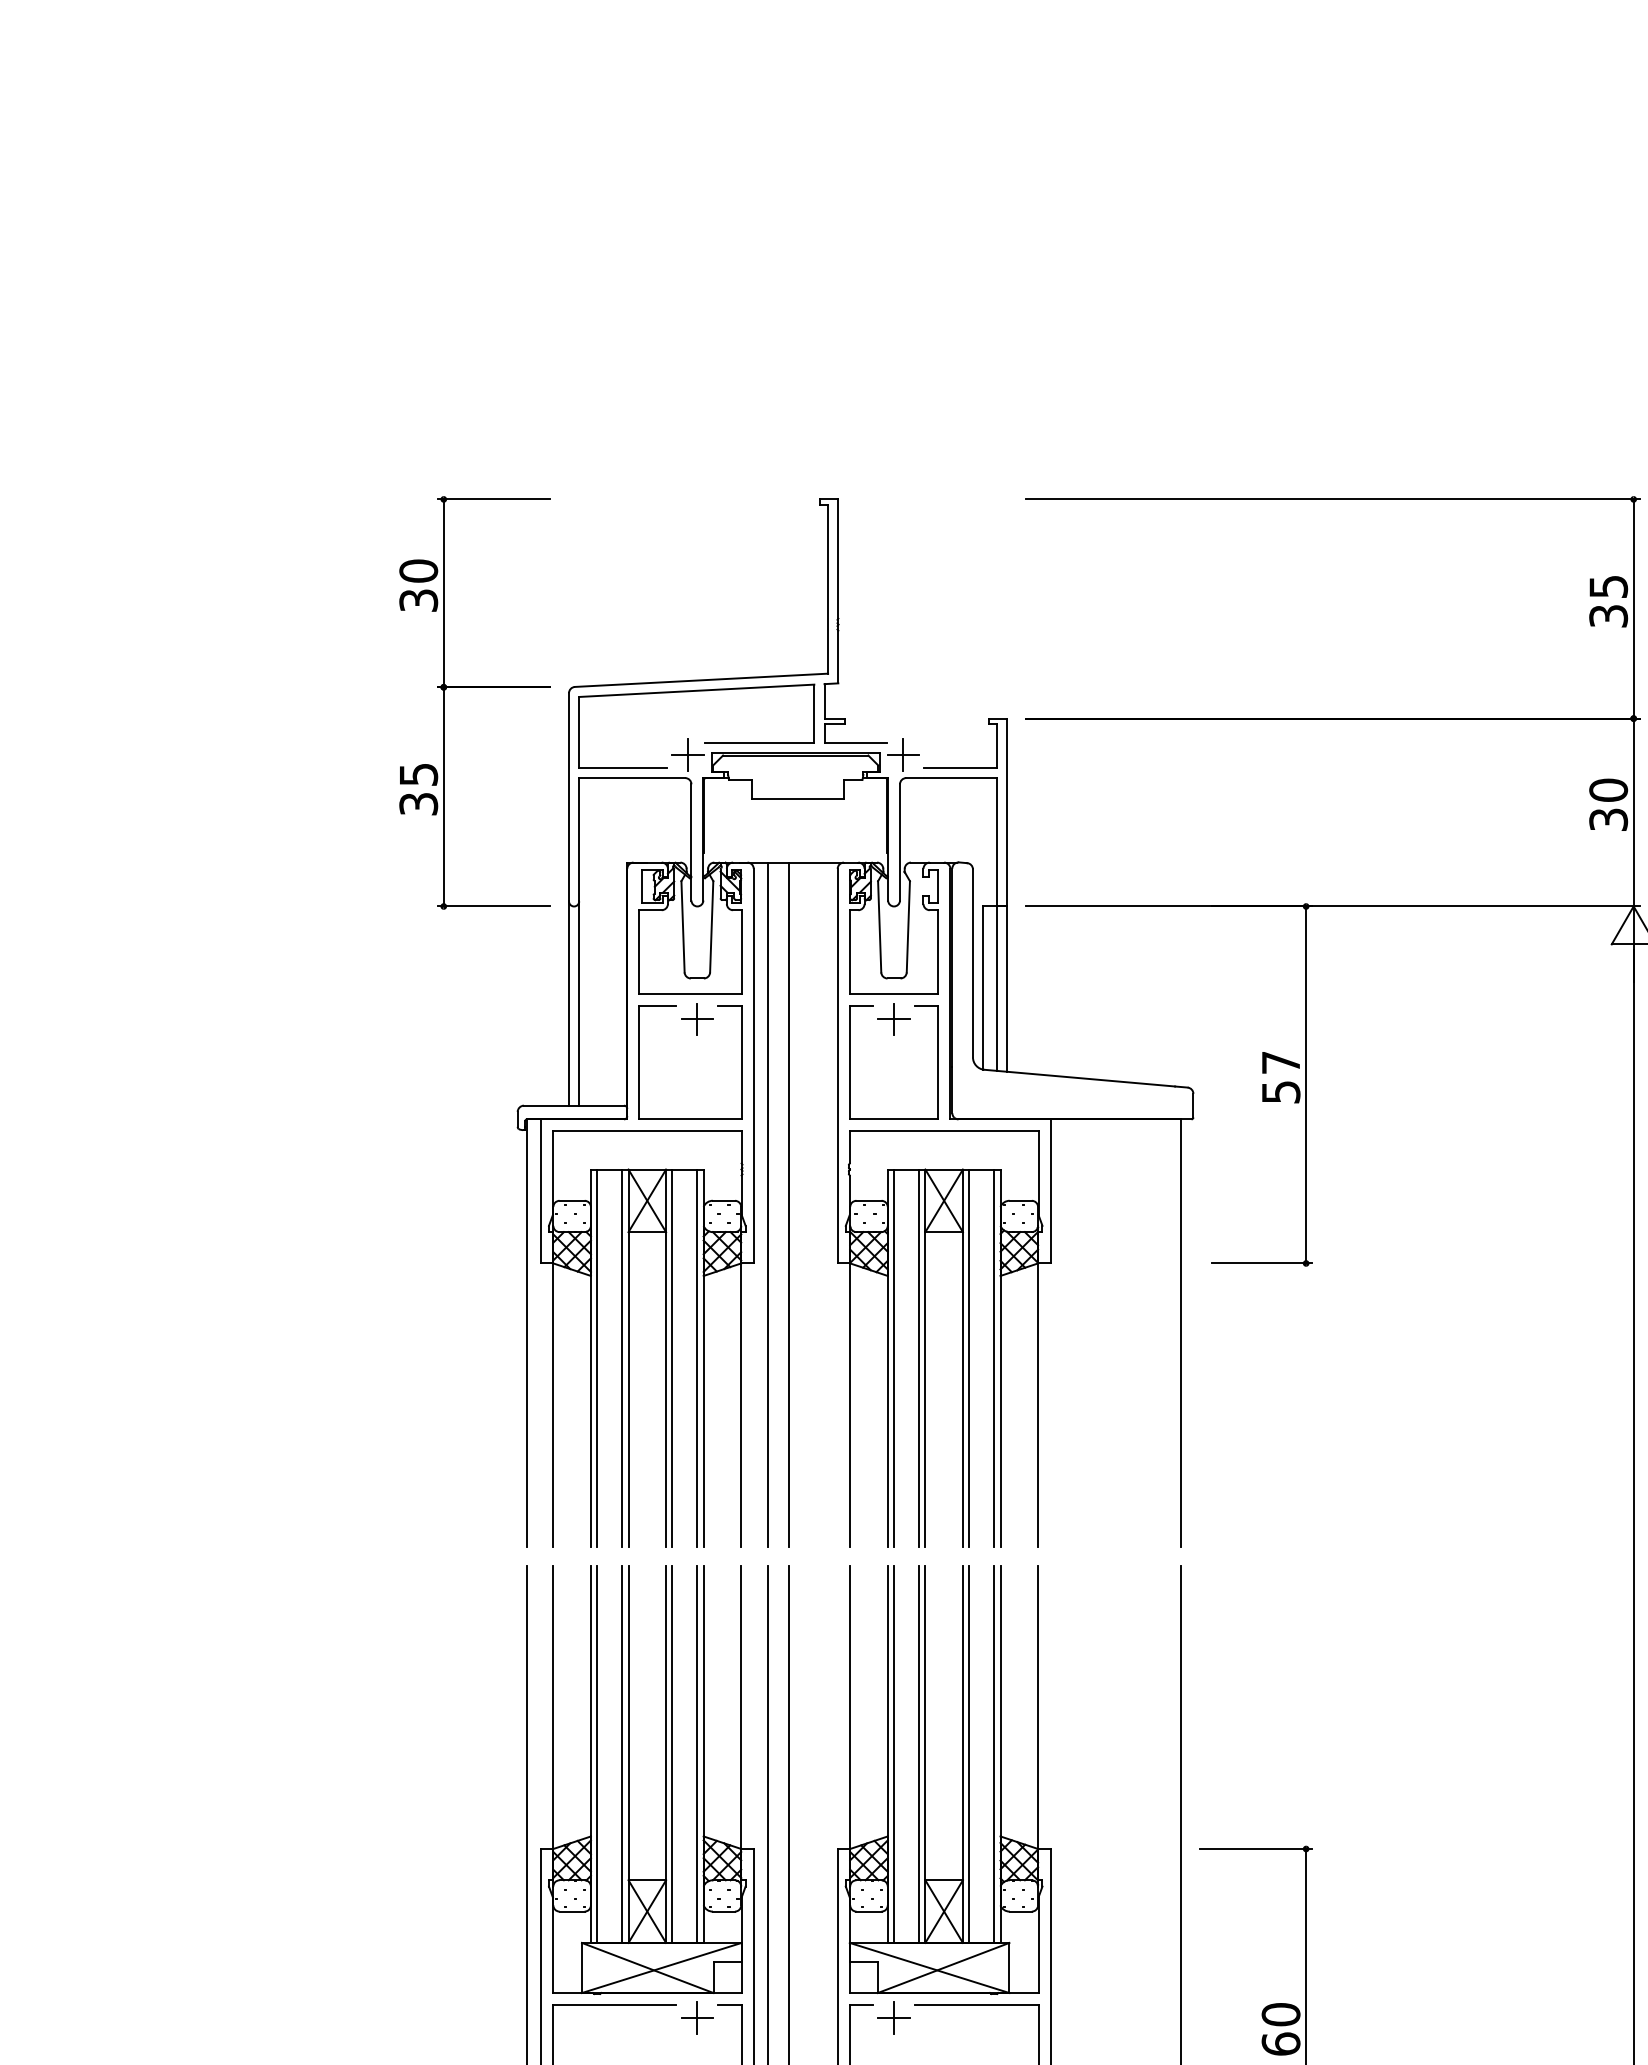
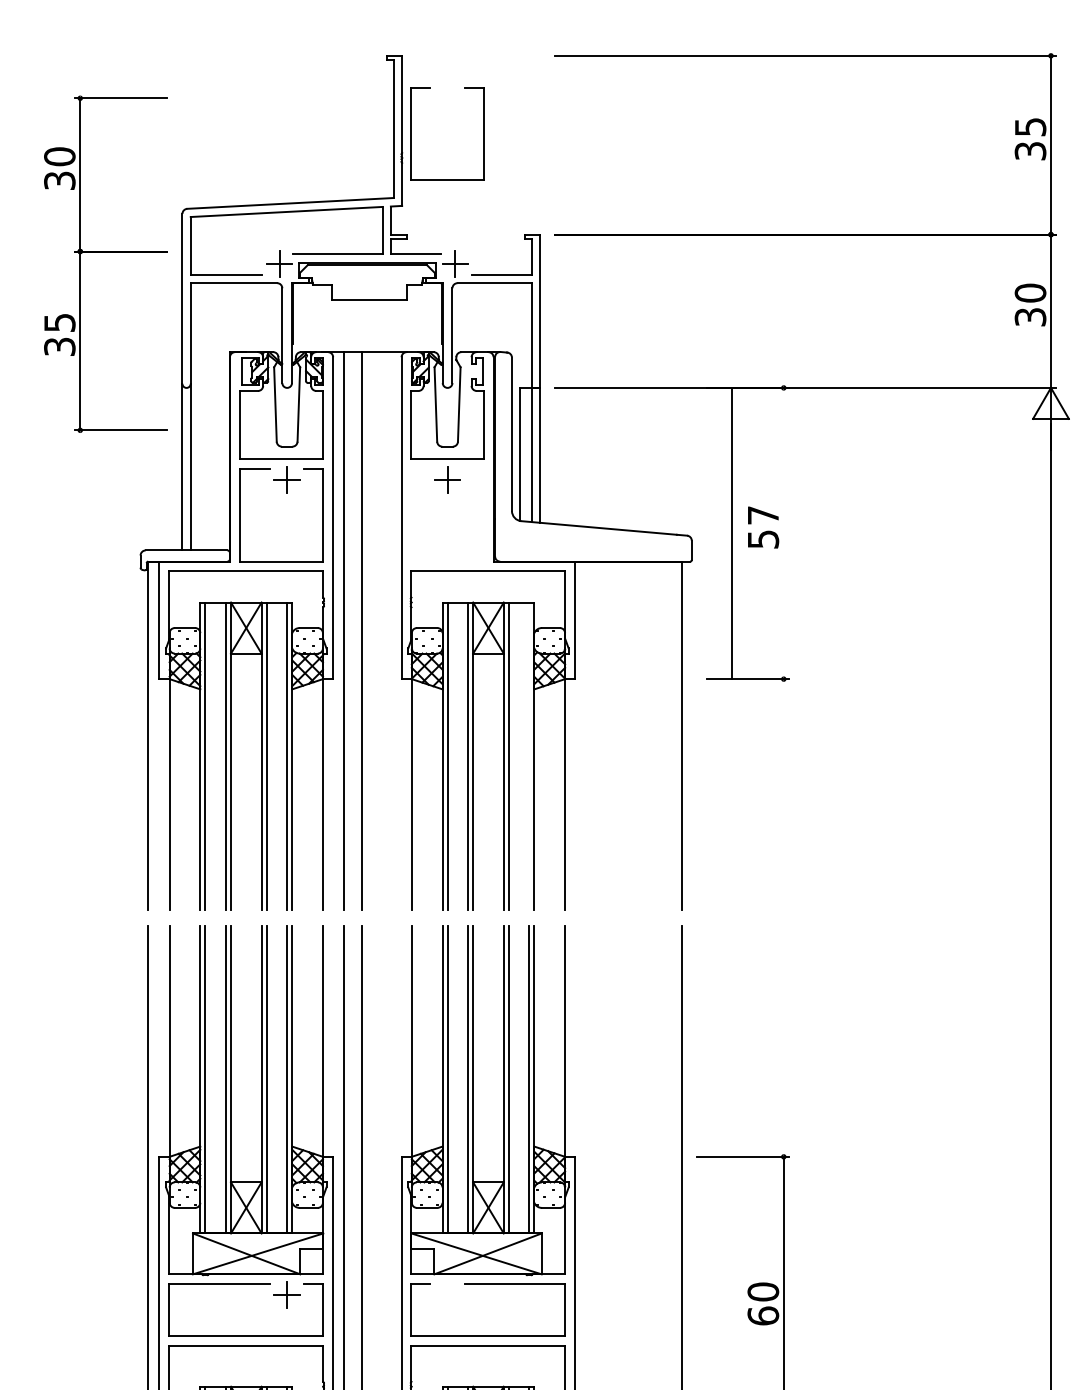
part: (474, 687) -> (105, 251), moved
part: (850, 1062) -> (412, 133), moved
line: (1306, 1084) -> (732, 533), moved
line: (994, 1357) -> (529, 755), removed
part: (893, 2017) -> (447, 1294), removed

